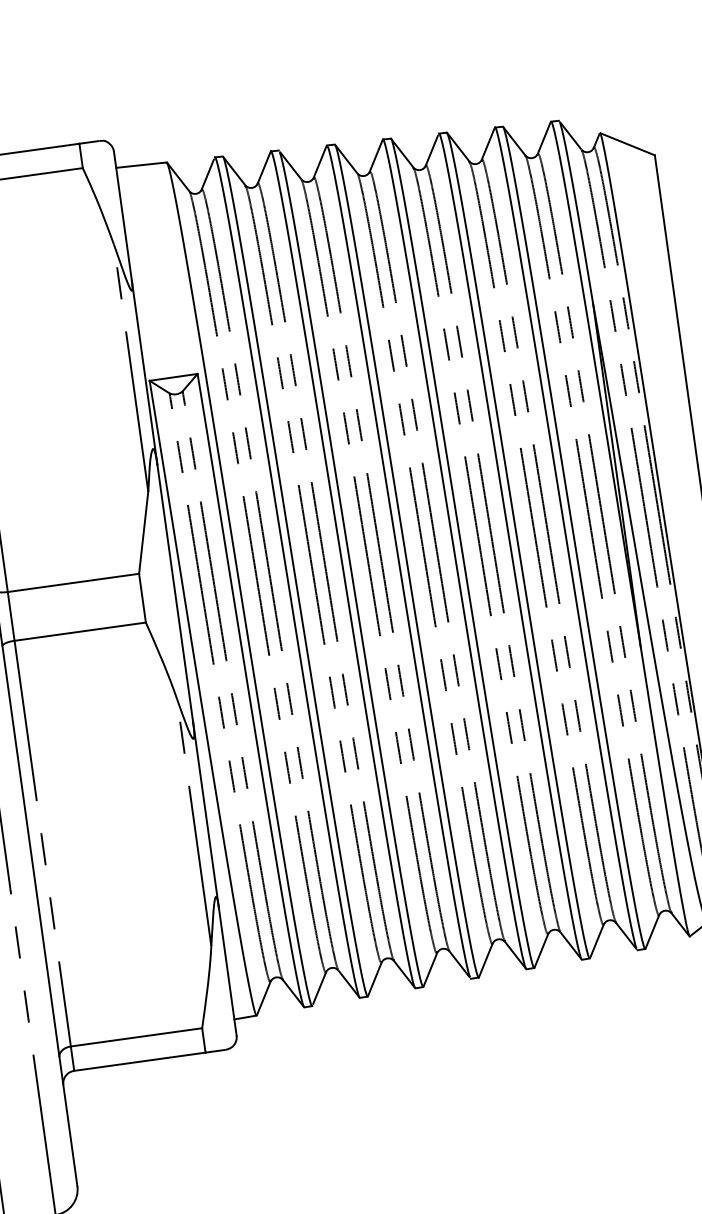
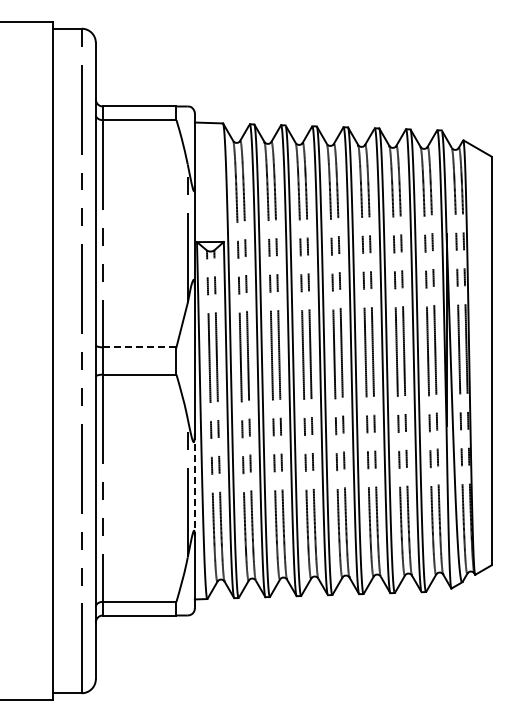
line: (73, 583) -> (139, 347), solid -> dashed
line: (205, 814) -> (194, 484), solid -> dashed

